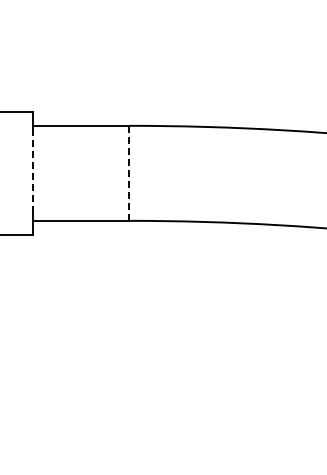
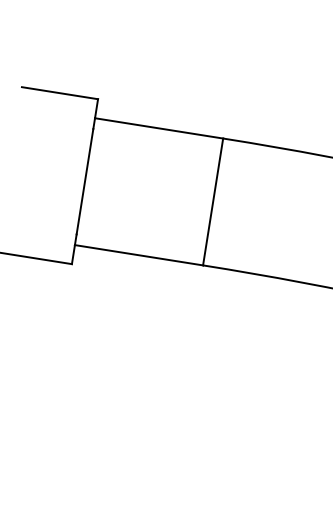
line: (33, 172) -> (85, 180), dashed -> solid
line: (129, 173) -> (213, 202), dashed -> solid

